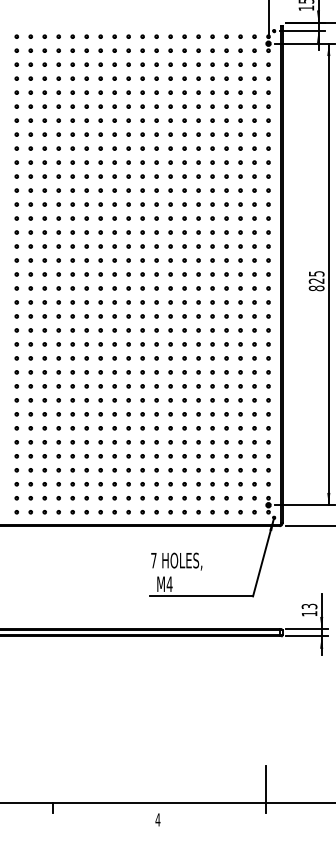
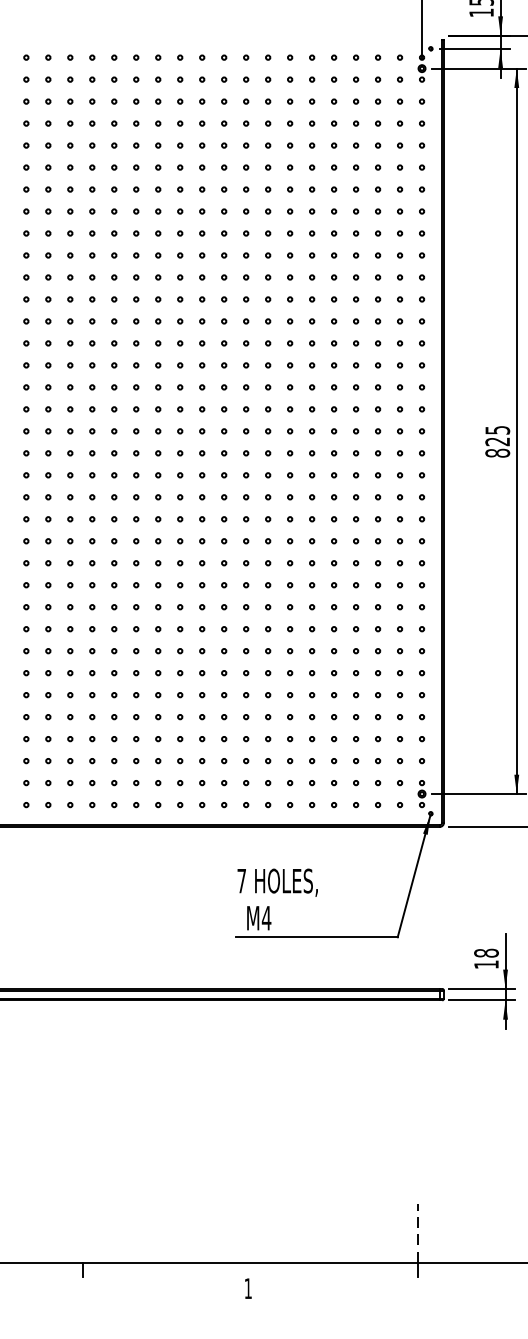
text: (309, 606) -> (486, 953), 13 -> 18
line: (265, 784) -> (417, 1232), solid -> dashed
text: (157, 819) -> (247, 1288), 4 -> 1

